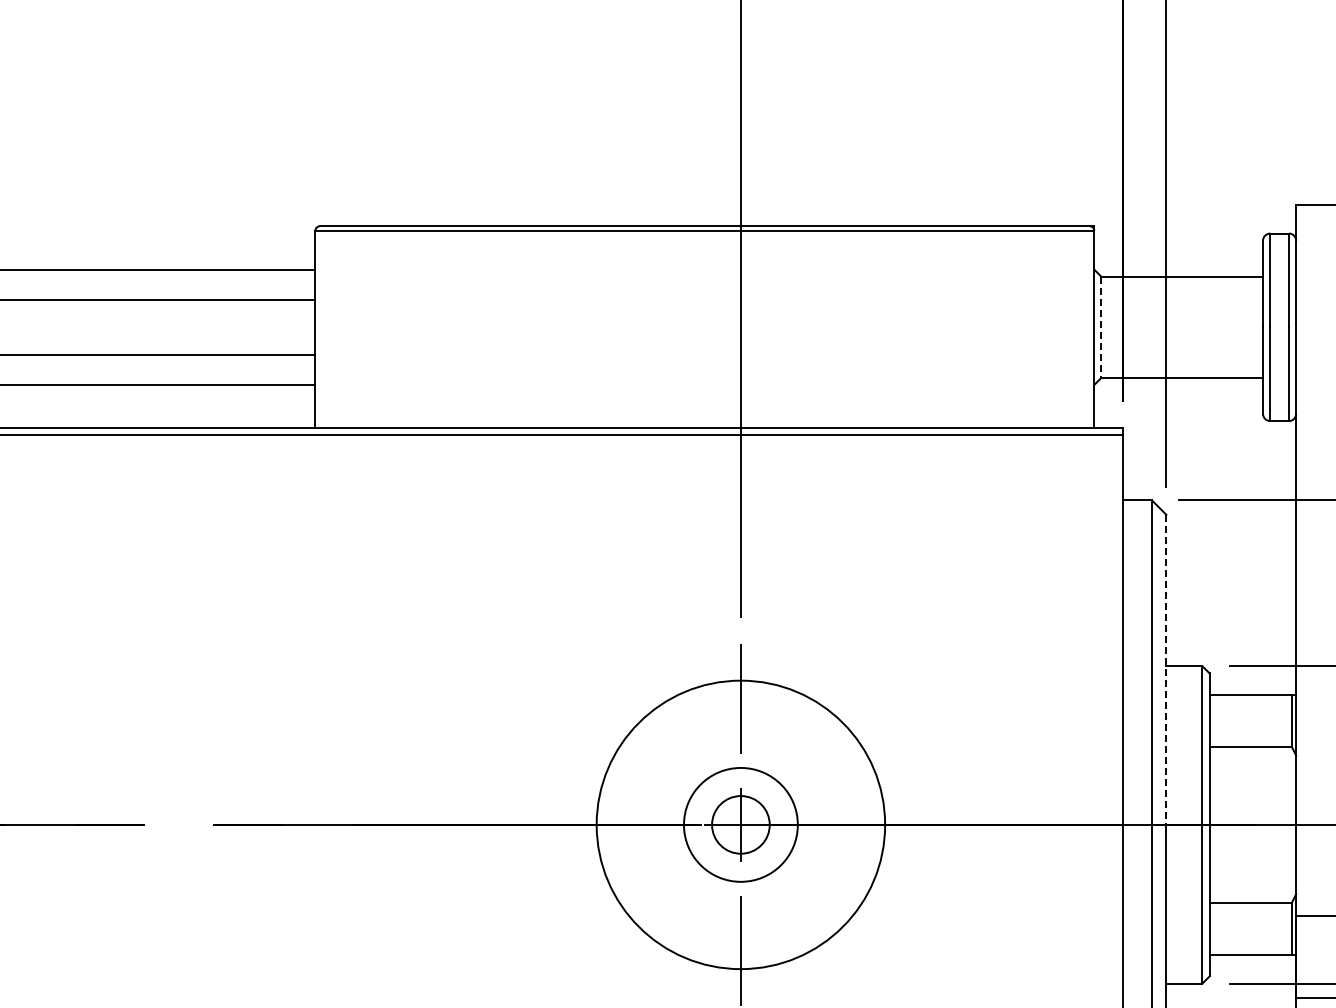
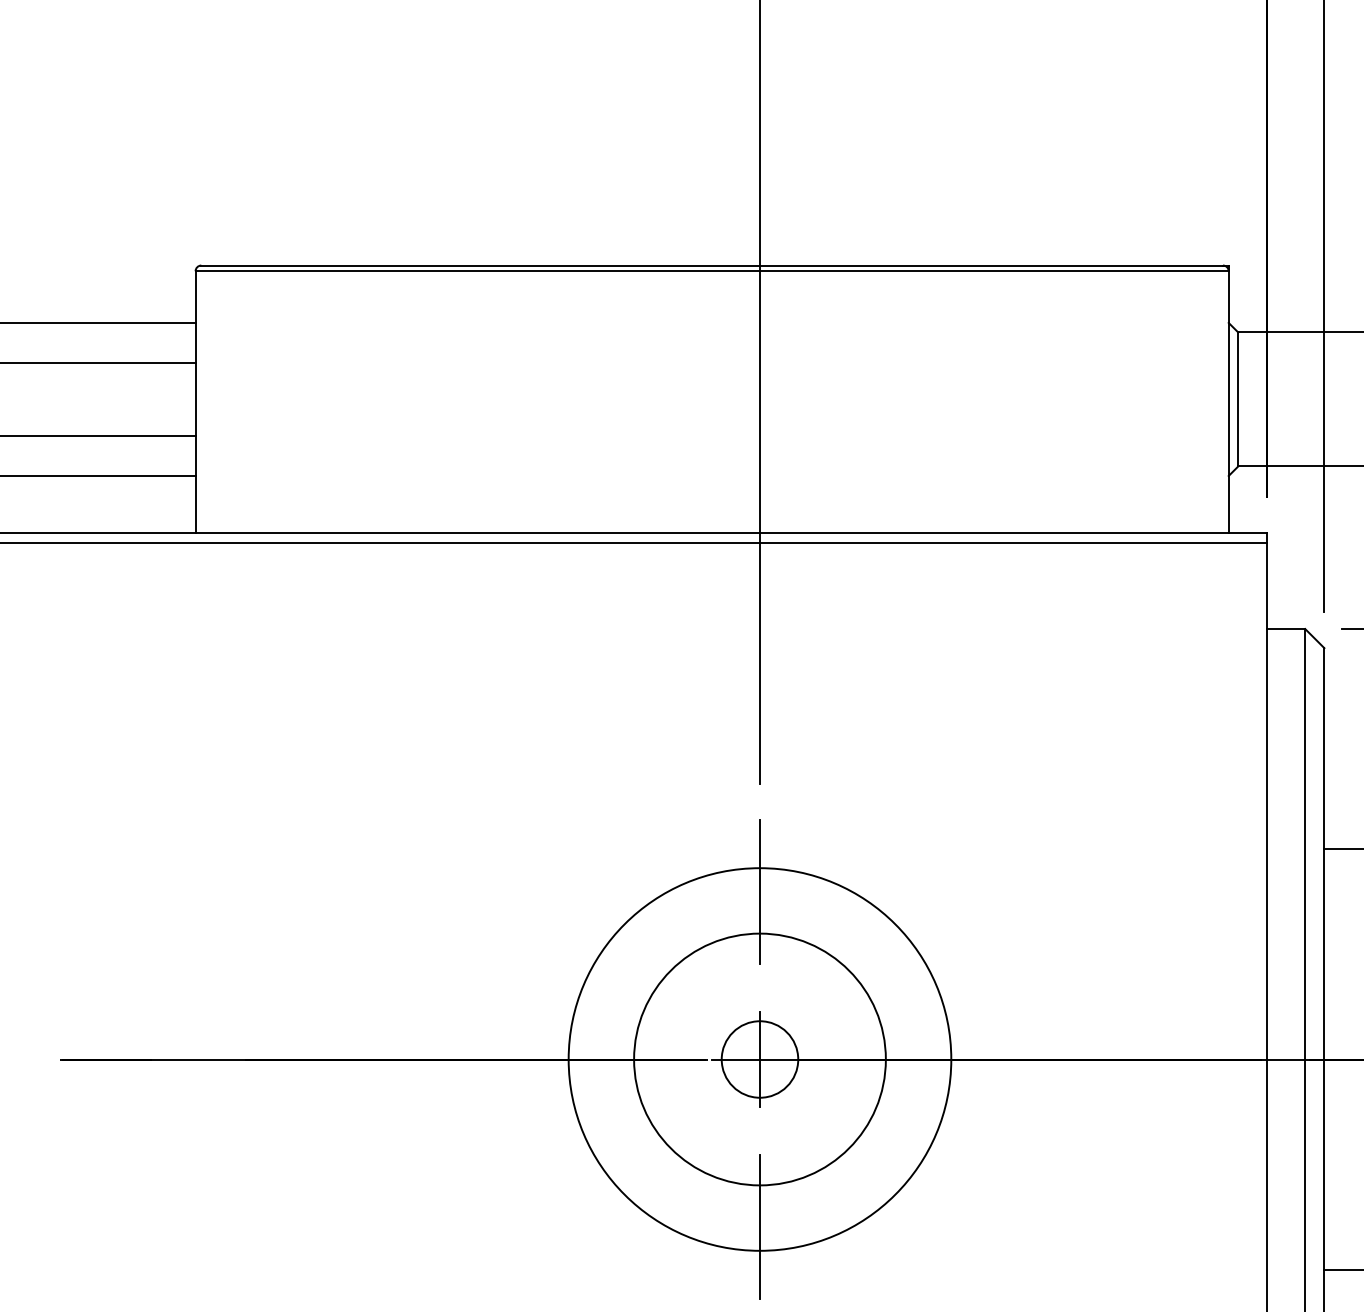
line: (1101, 327) -> (1238, 399), dashed -> solid
line: (1166, 670) -> (1324, 854), dashed -> solid
circle: (740, 824) -> (759, 1058), size x1.67

